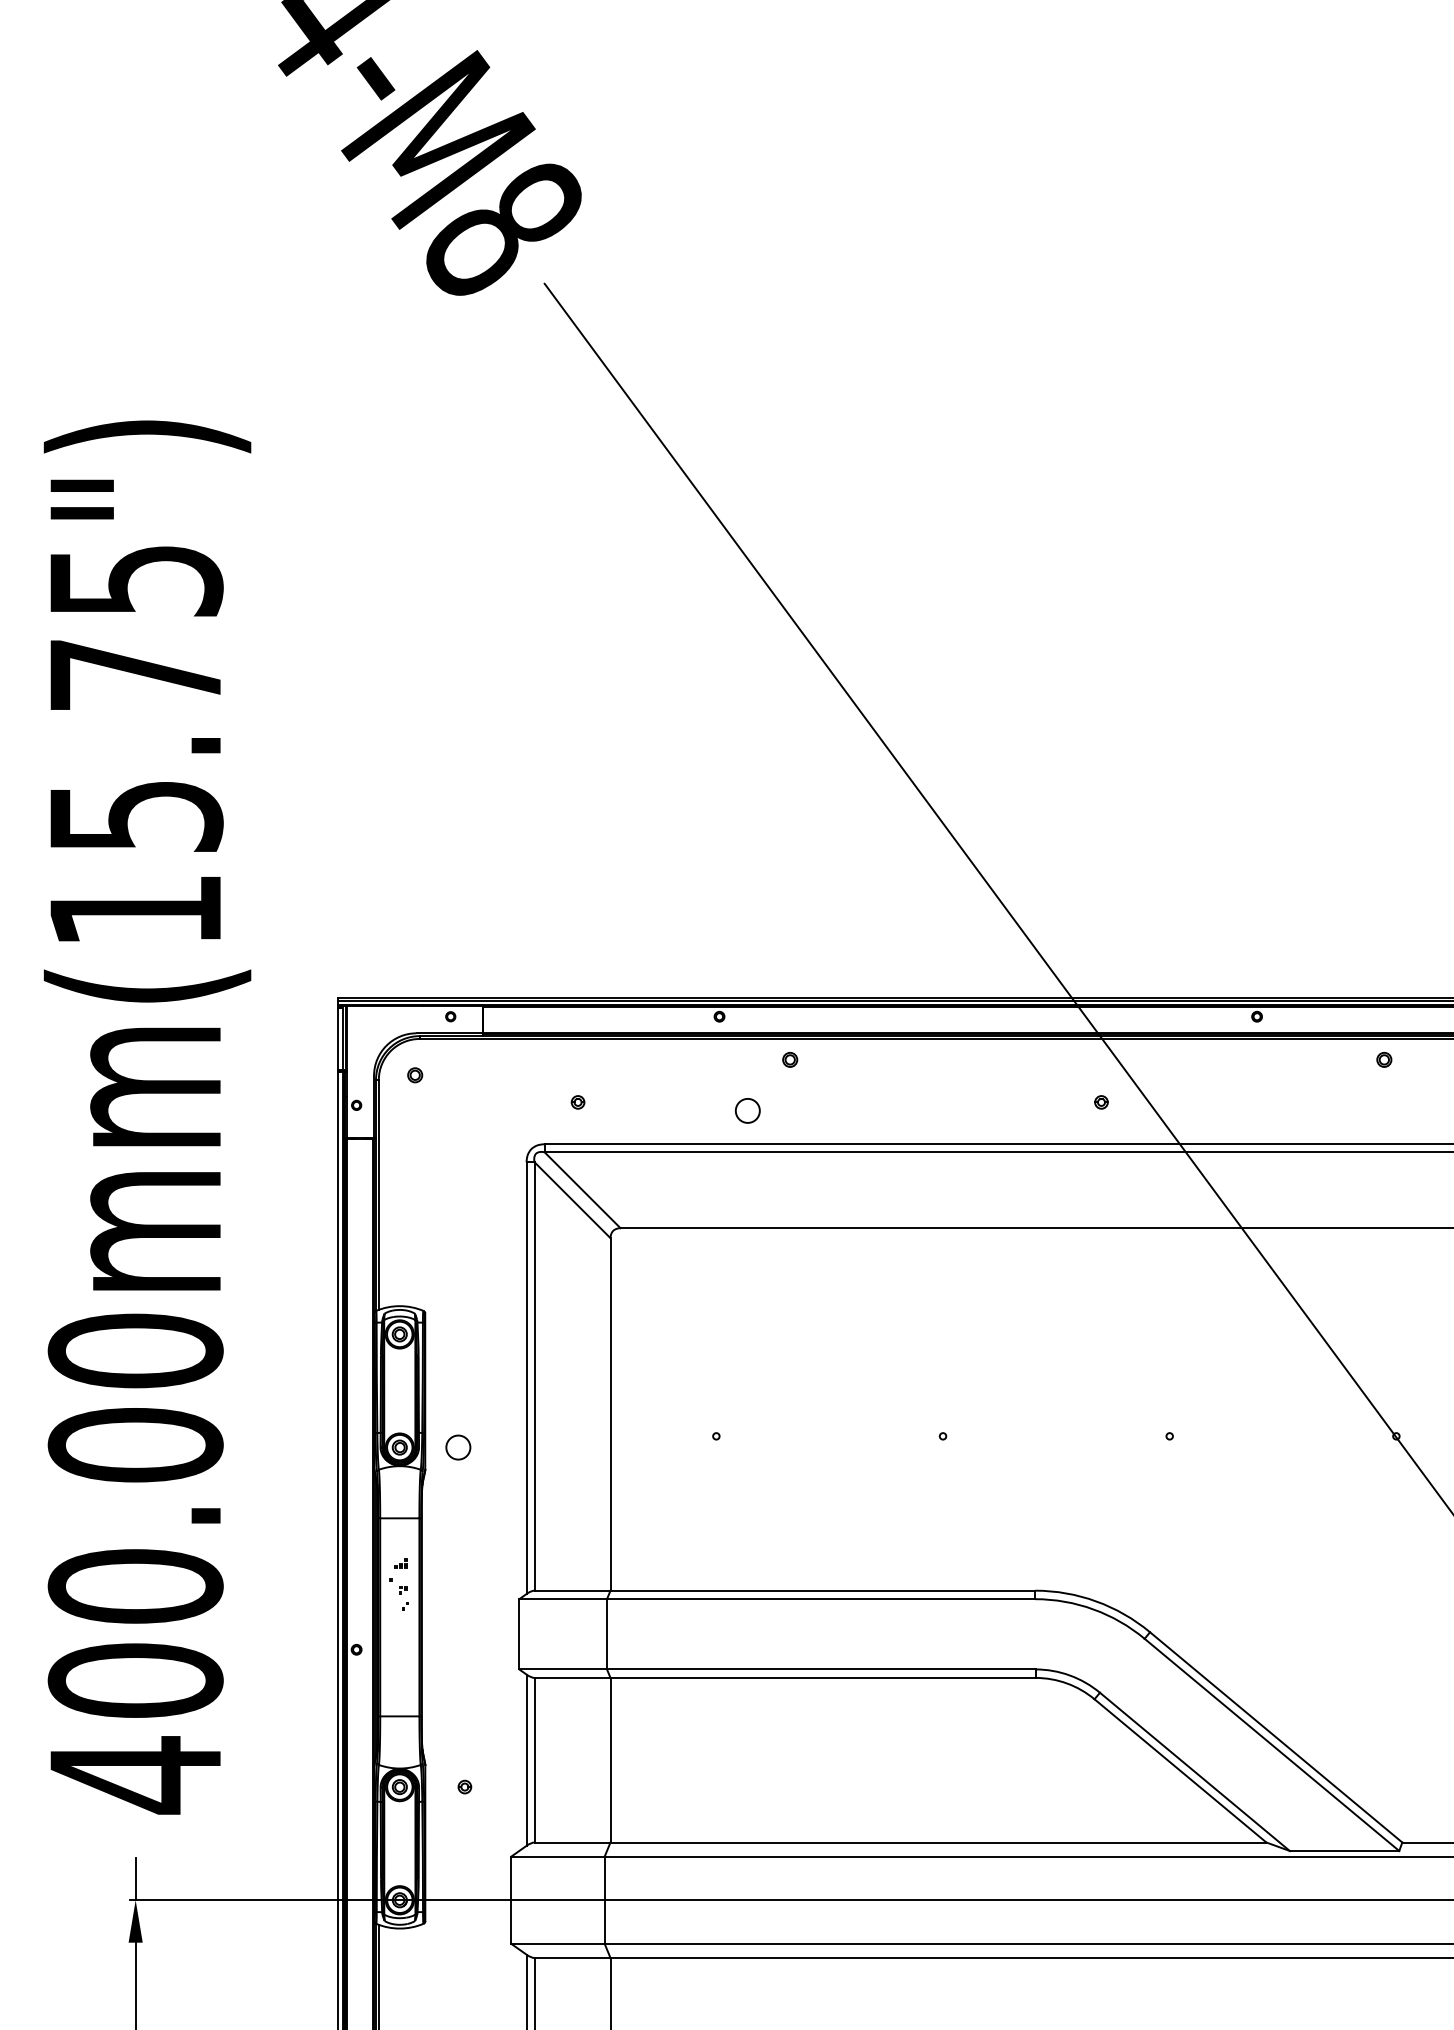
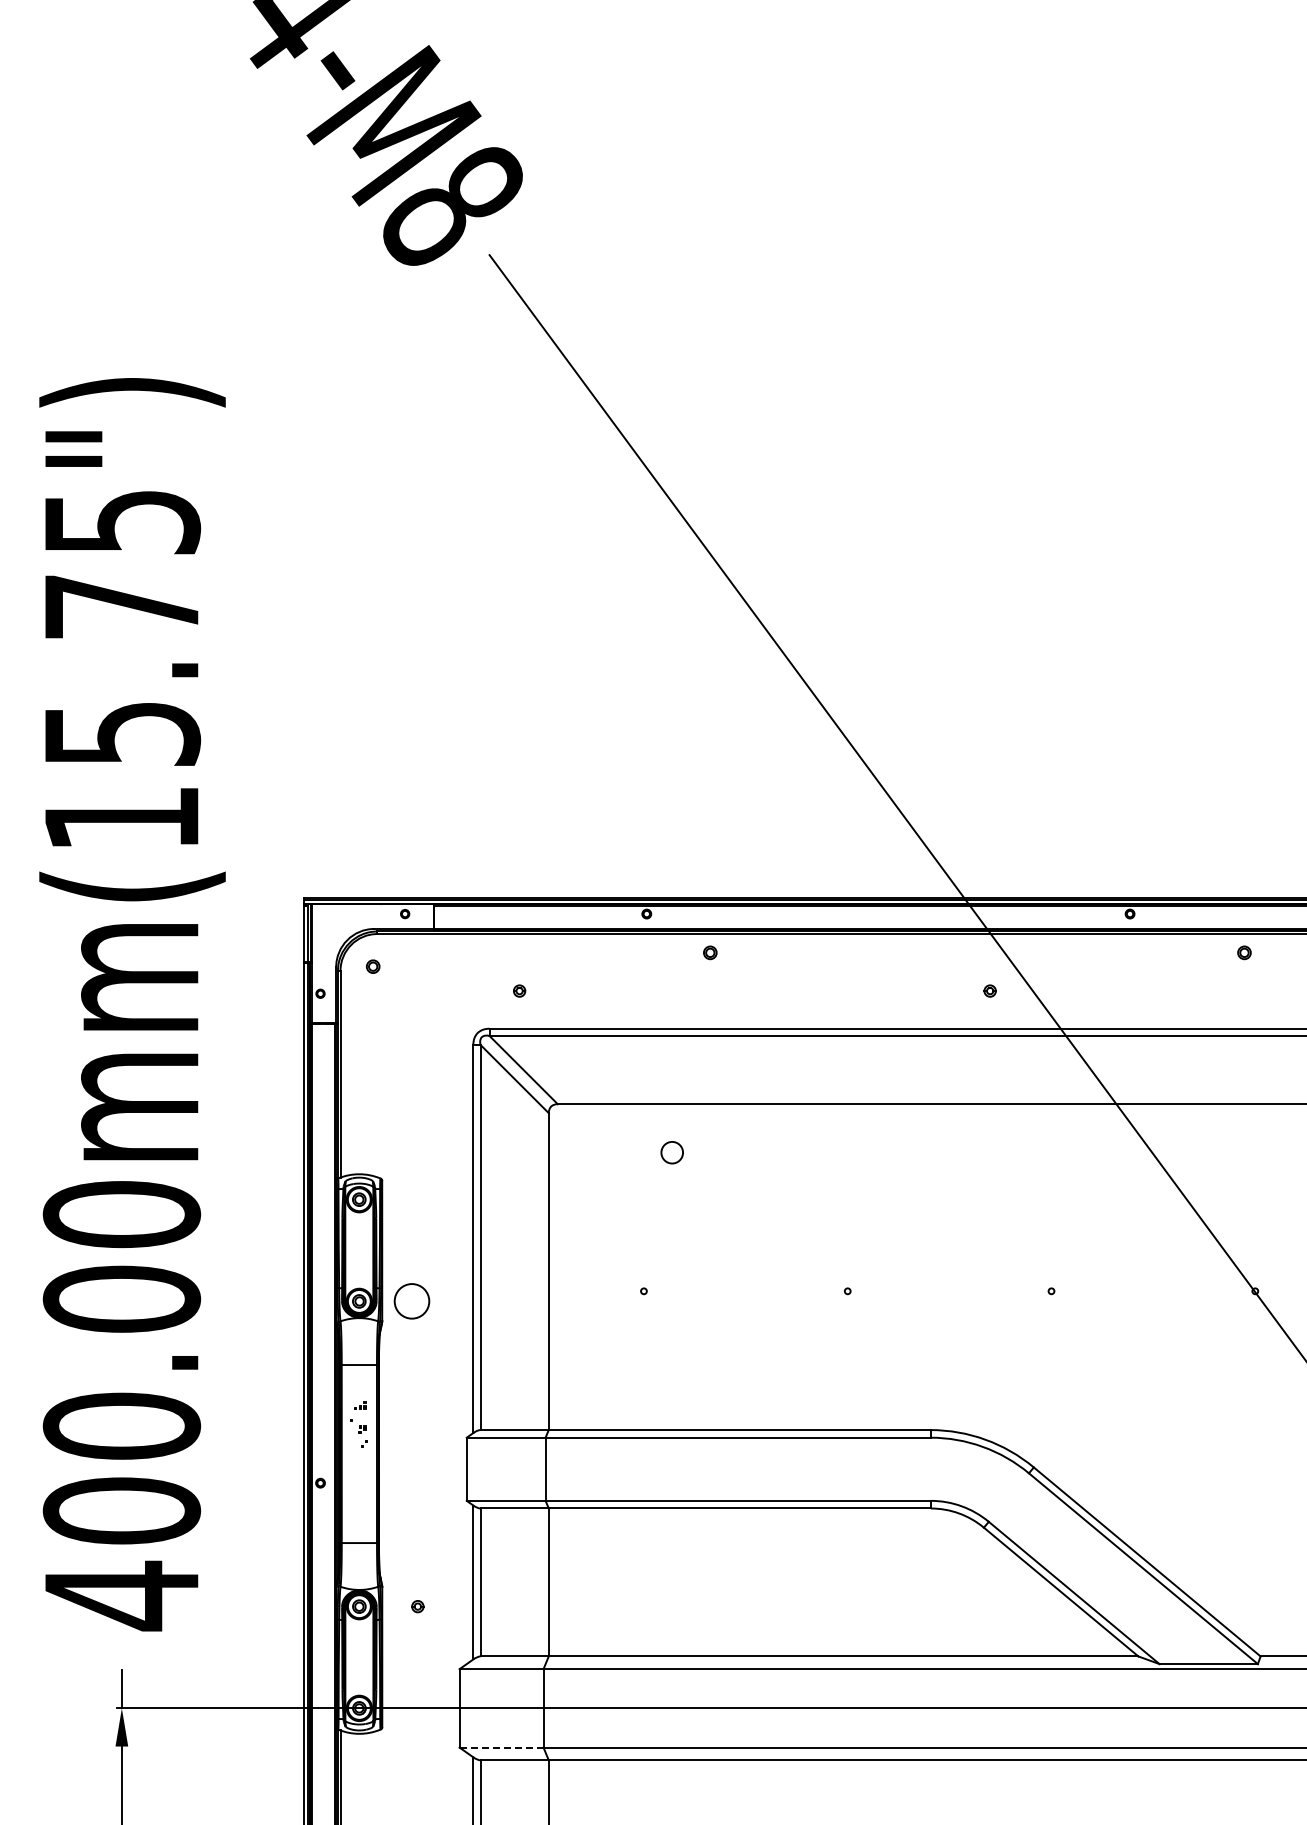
circle: (747, 1110) -> (671, 1152), moved
circle: (457, 1447) -> (411, 1301), size x1.6
line: (557, 1943) -> (501, 1747), solid -> dashed

